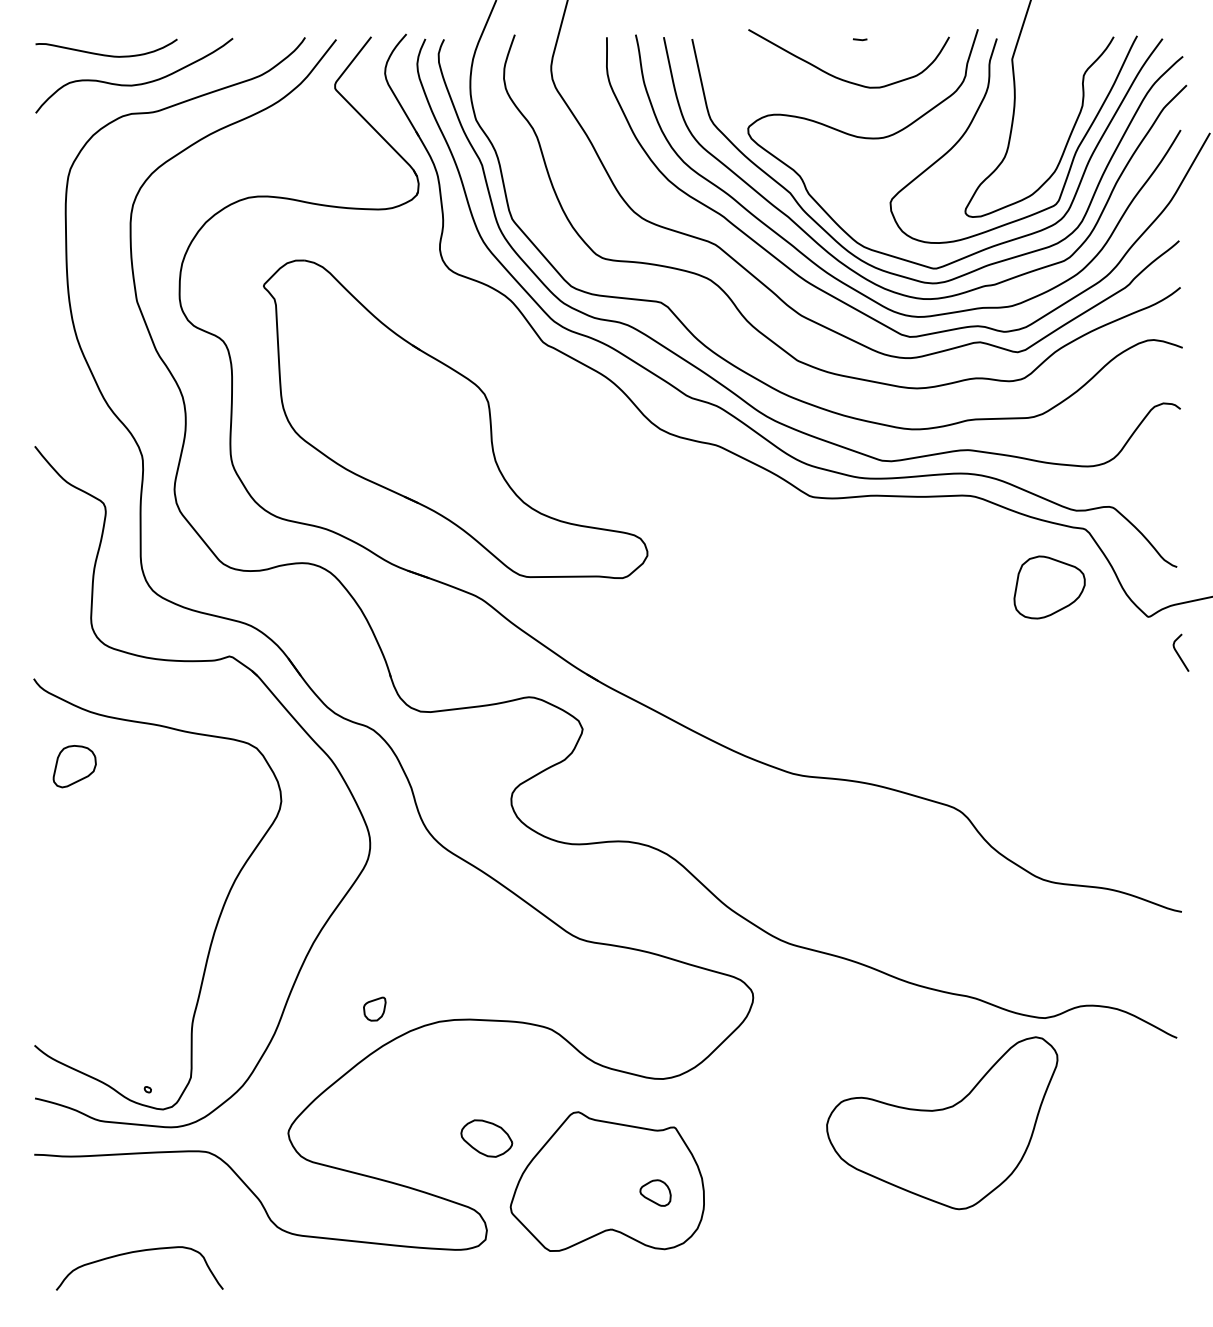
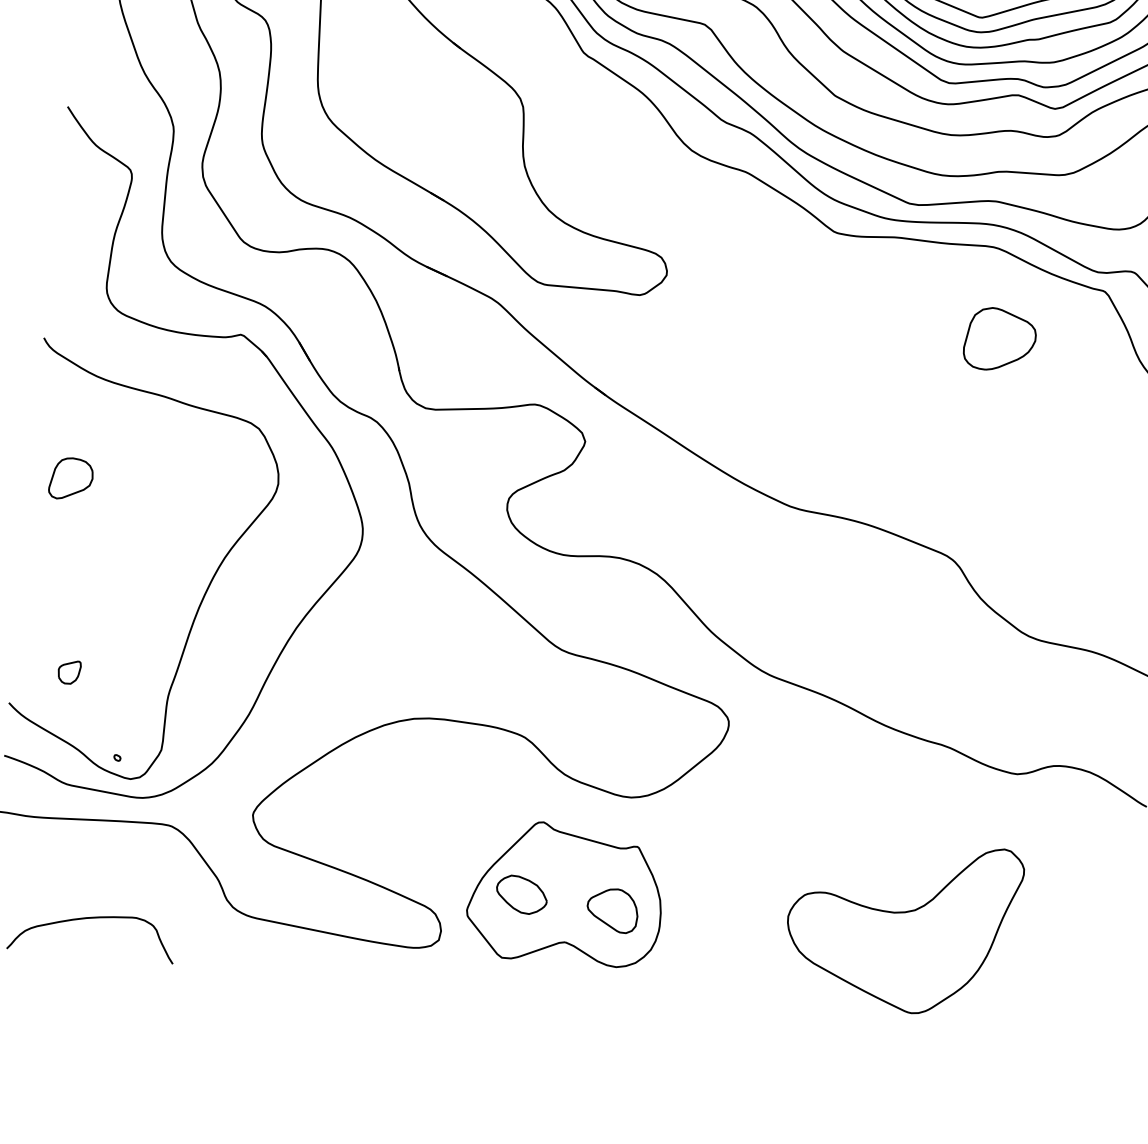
part: (1049, 587) -> (1000, 339), moved
part: (74, 766) -> (71, 478), moved
part: (374, 1008) -> (69, 671), moved
part: (942, 1123) -> (903, 926), moved
part: (486, 1138) -> (521, 894), moved
part: (655, 1192) -> (612, 909), size x1.67

